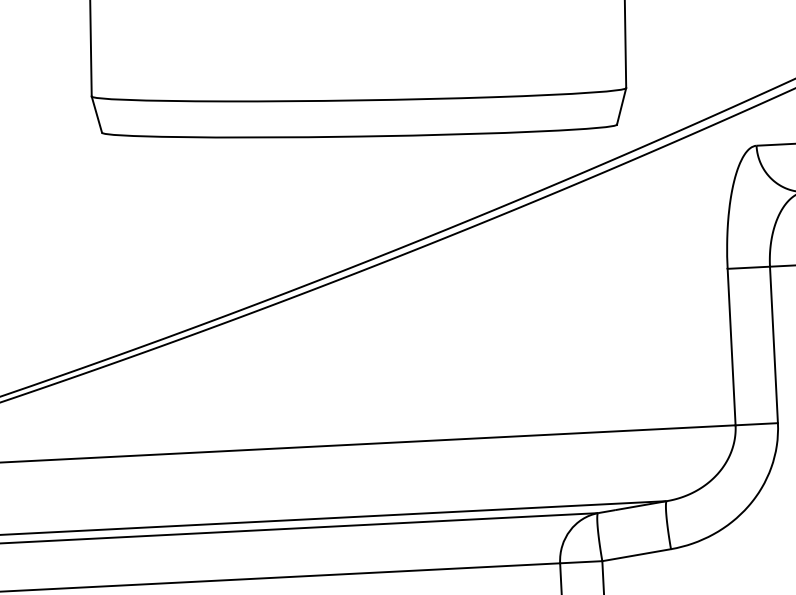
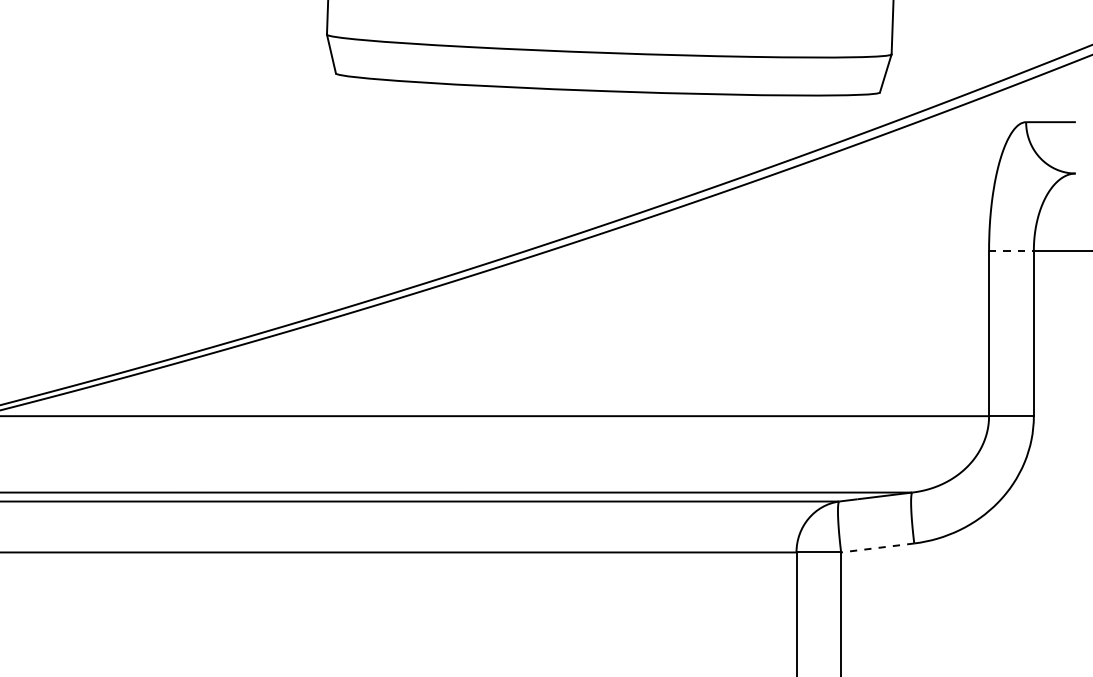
line: (748, 267) -> (1011, 250), solid -> dashed
line: (636, 554) -> (877, 547), solid -> dashed

